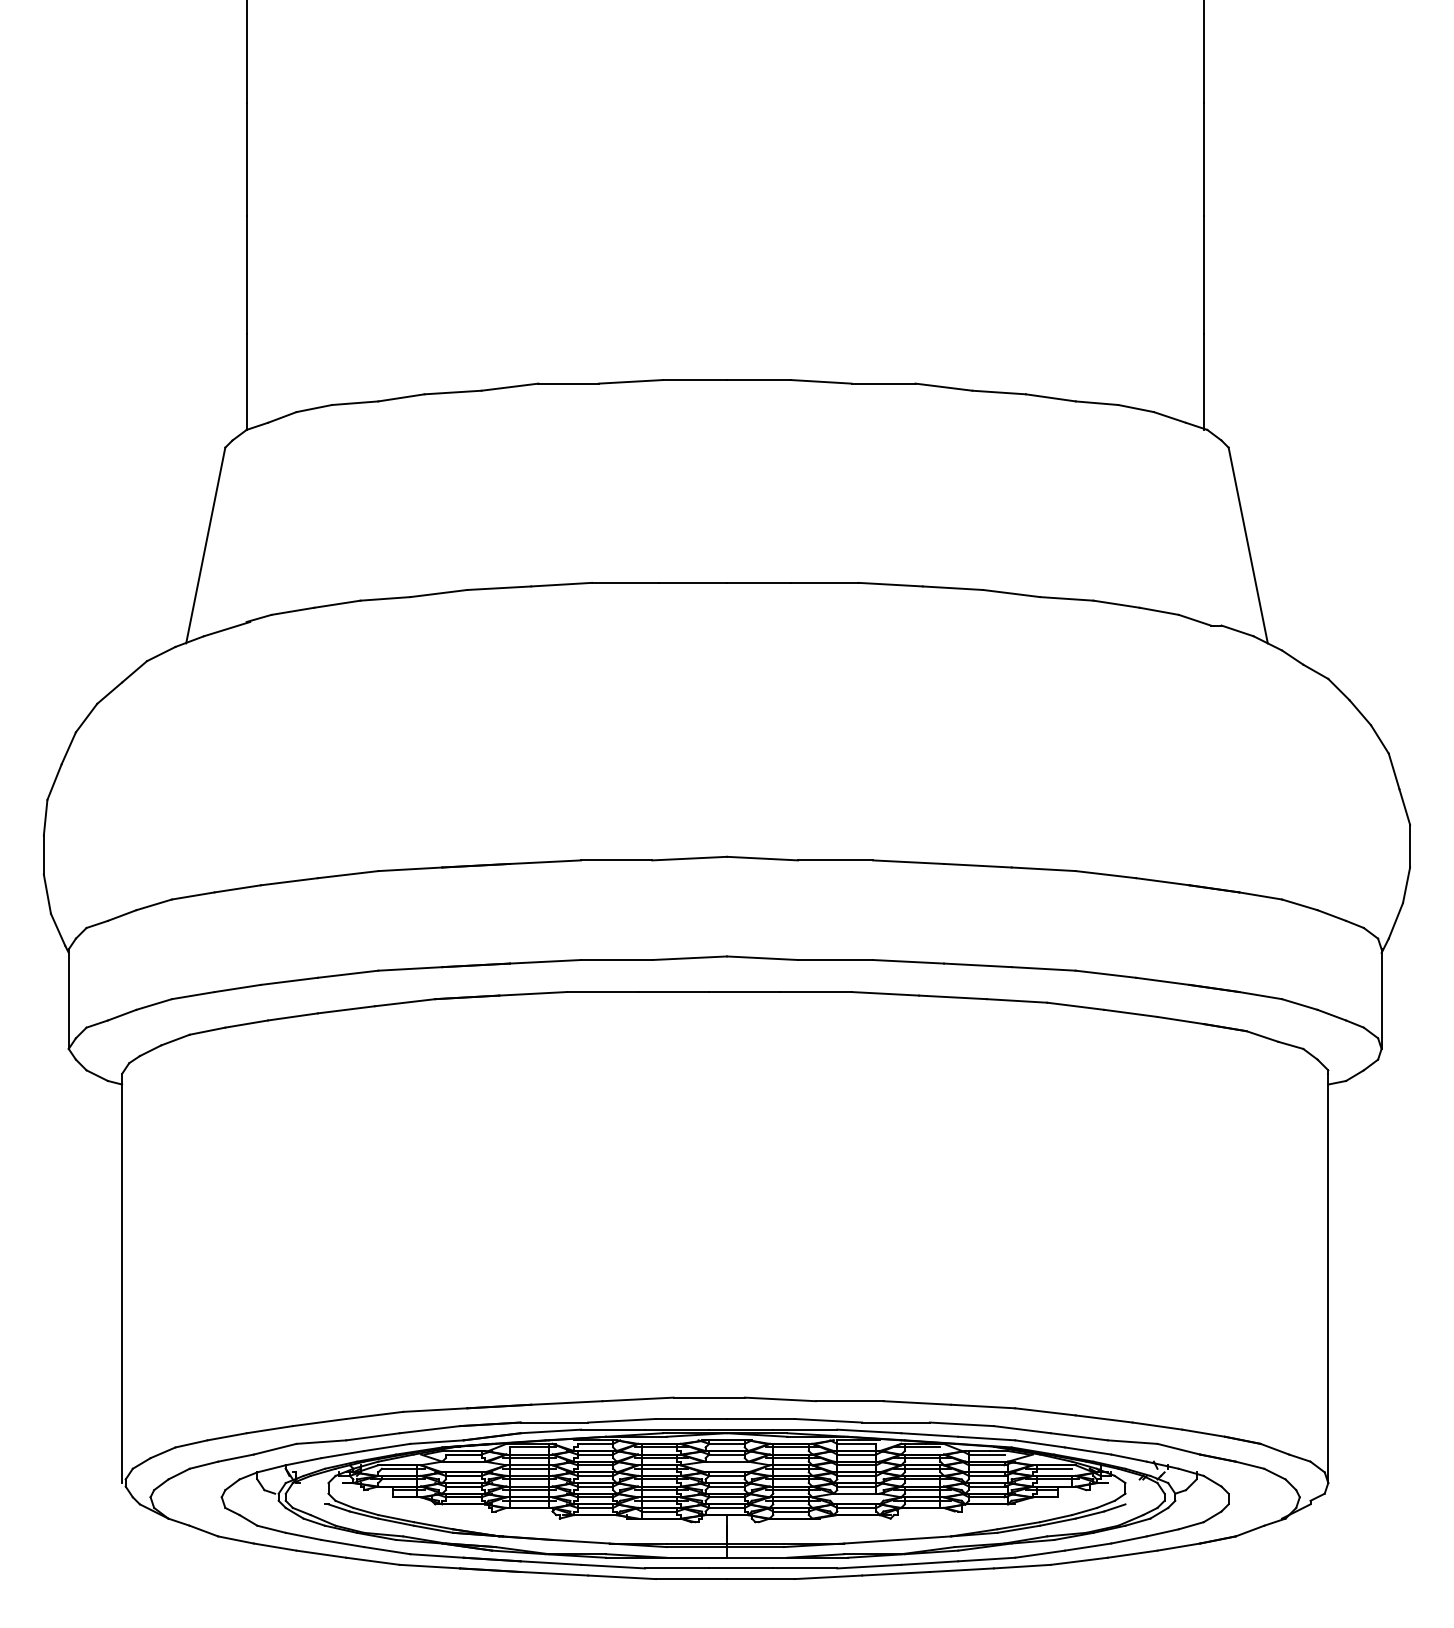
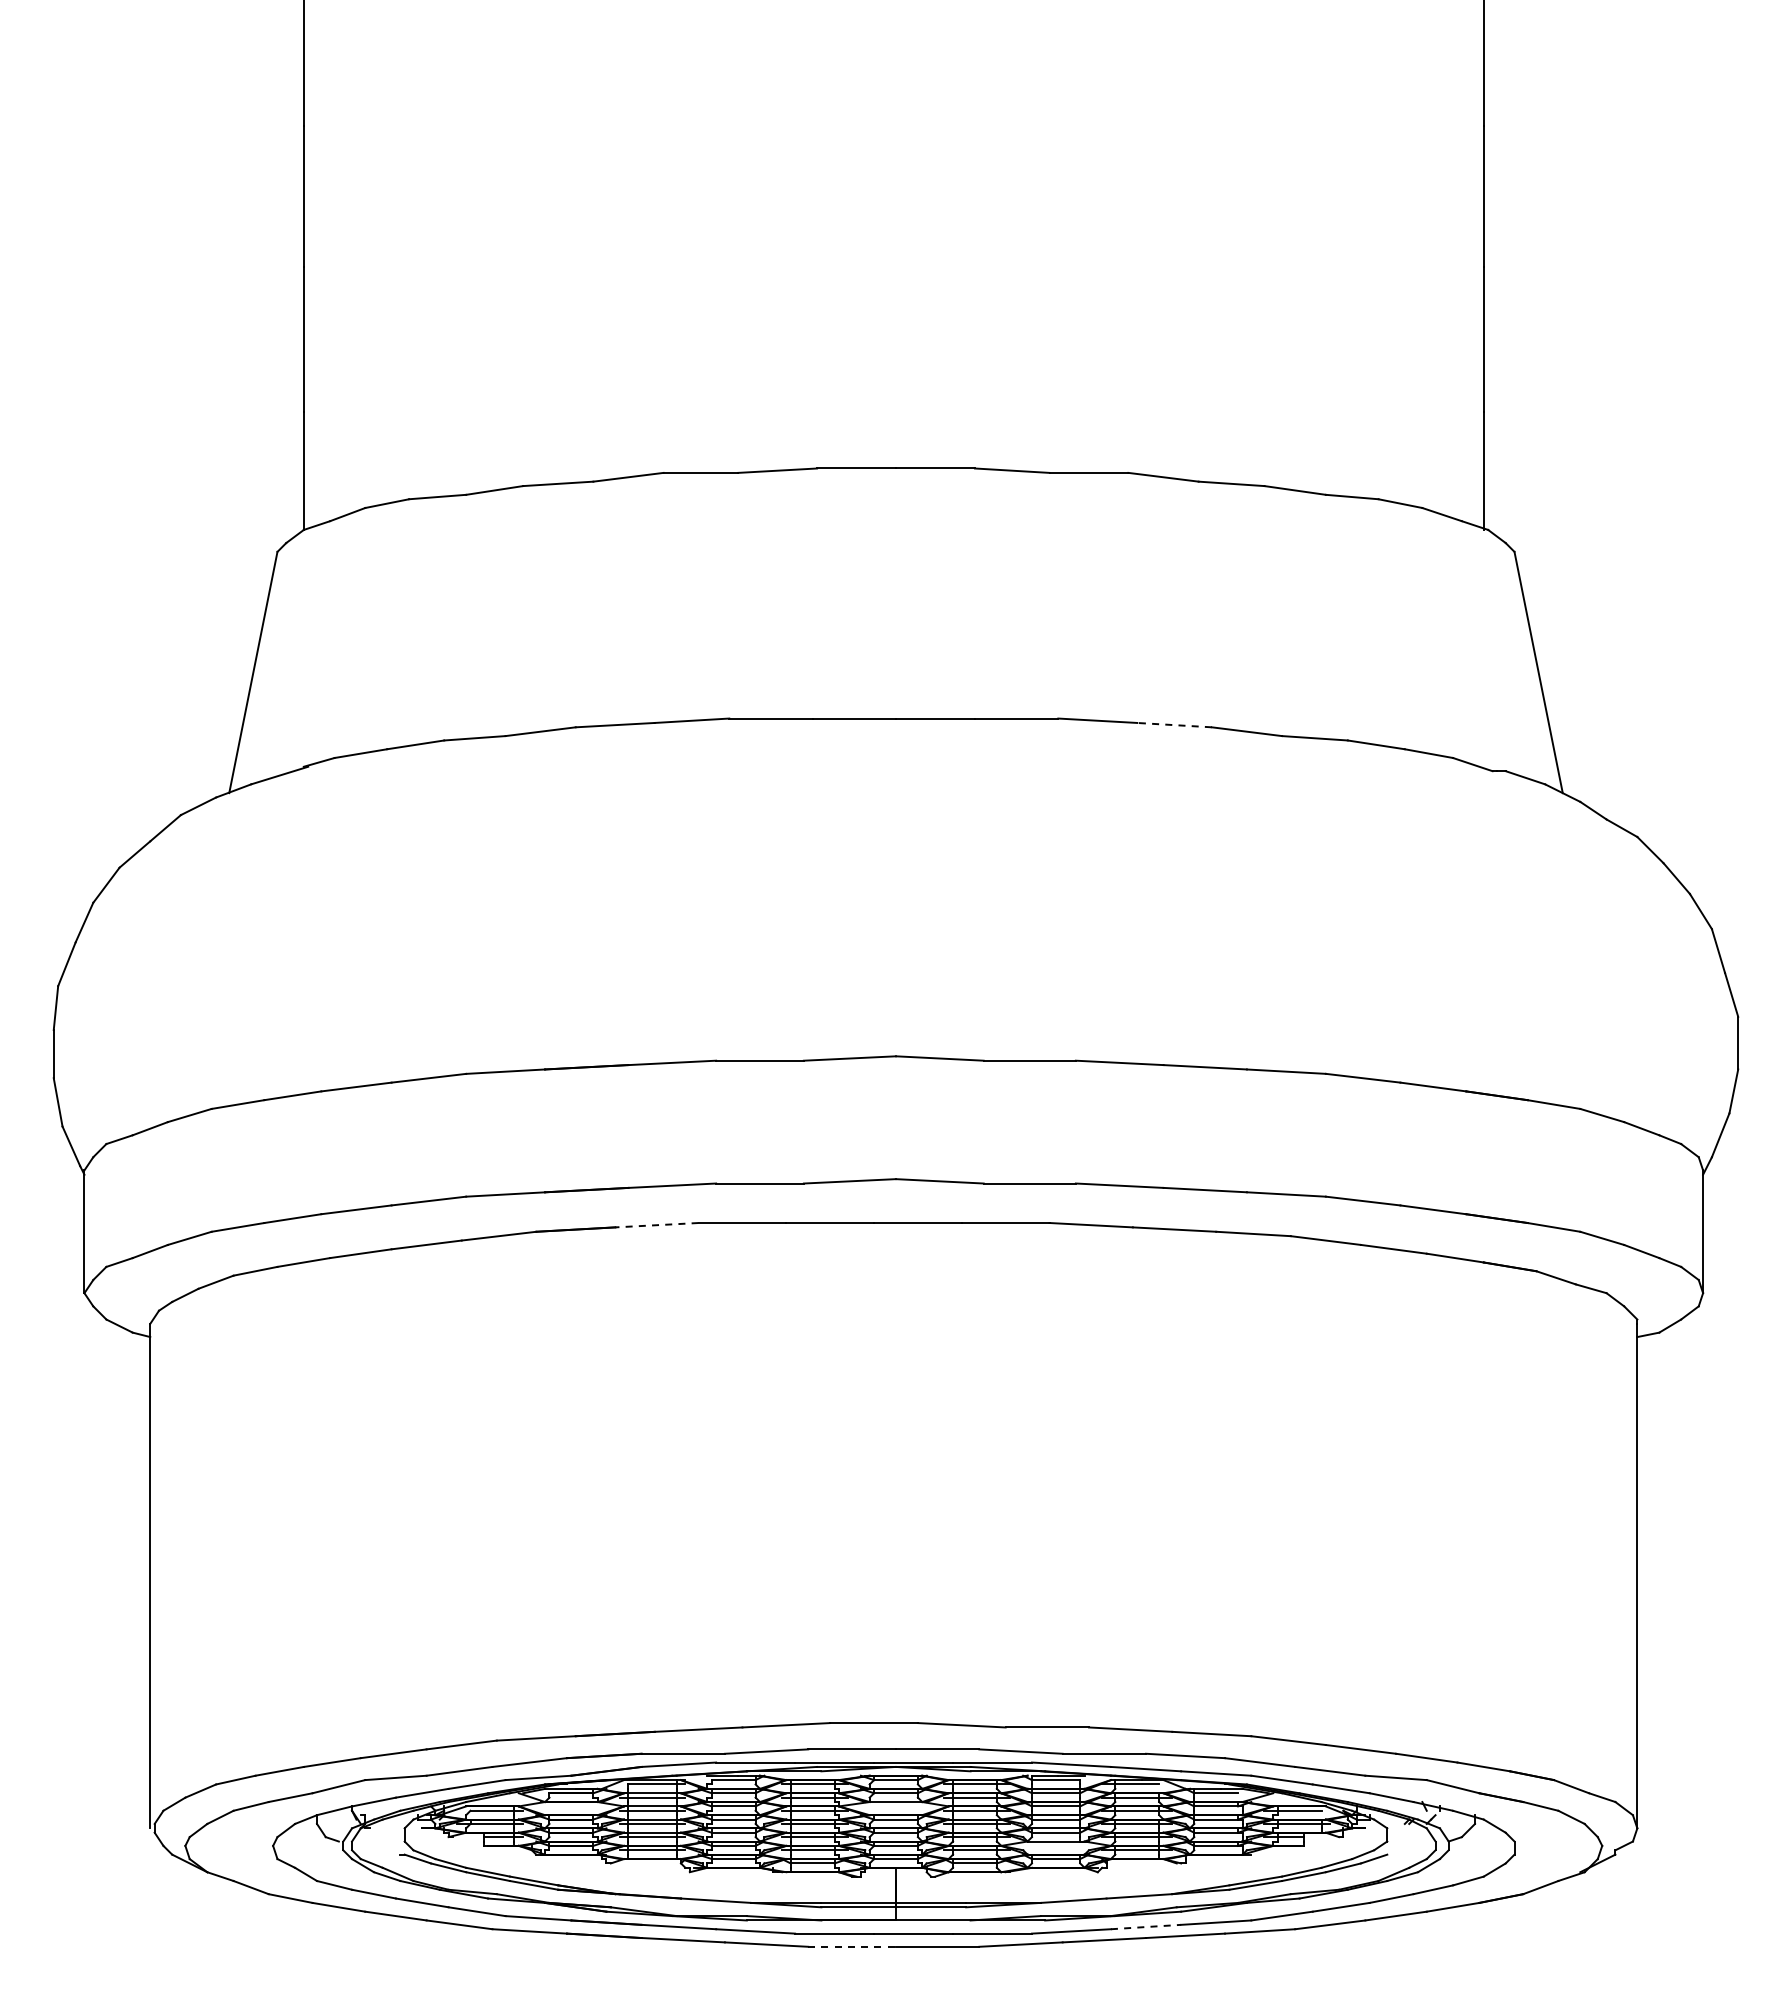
line: (952, 588) -> (1174, 725), solid -> dashed
line: (532, 994) -> (656, 1225), solid -> dashed
line: (930, 1563) -> (1146, 1927), solid -> dashed
line: (691, 1578) -> (852, 1946), solid -> dashed

